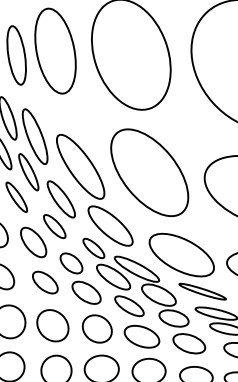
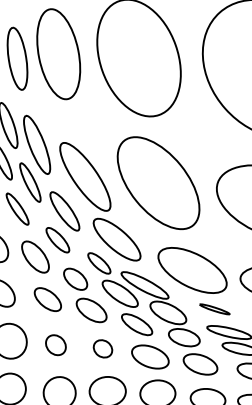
part: (202, 291) -> (214, 309), size x0.6
part: (52, 324) -> (55, 344), size x0.6
part: (96, 328) -> (102, 348), size x0.6

